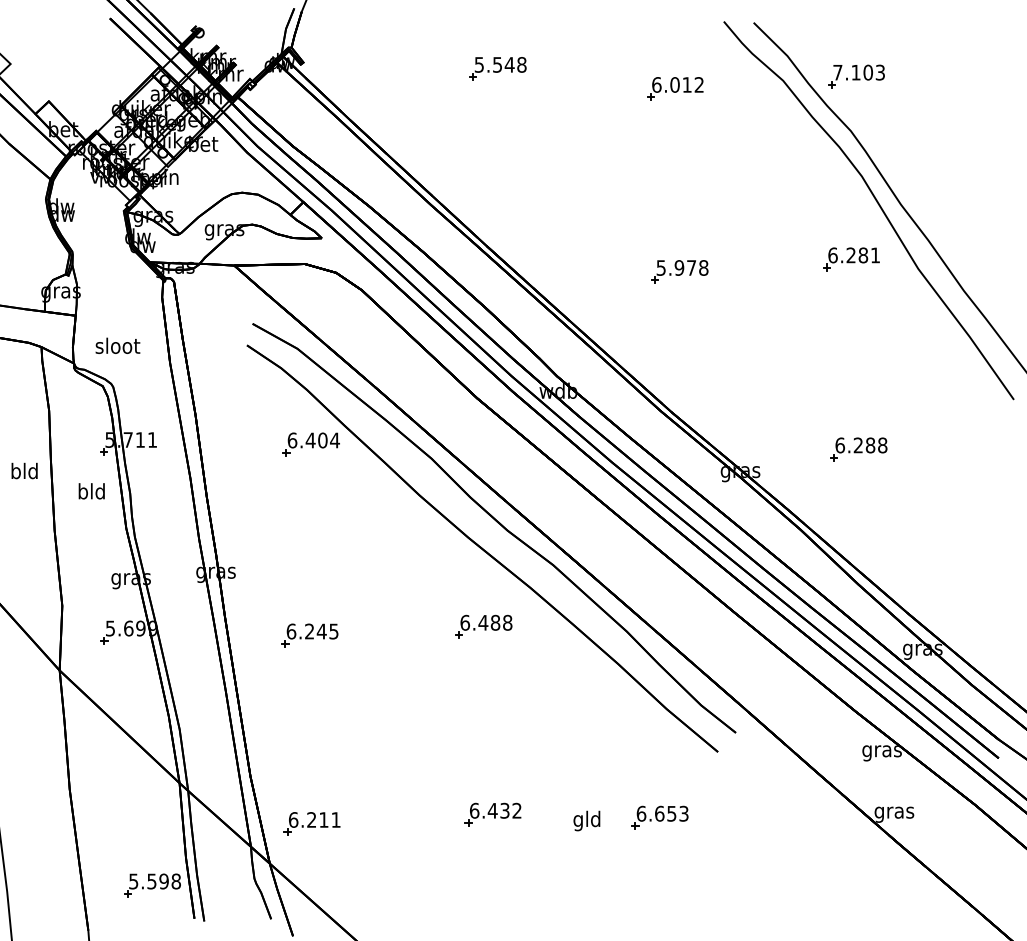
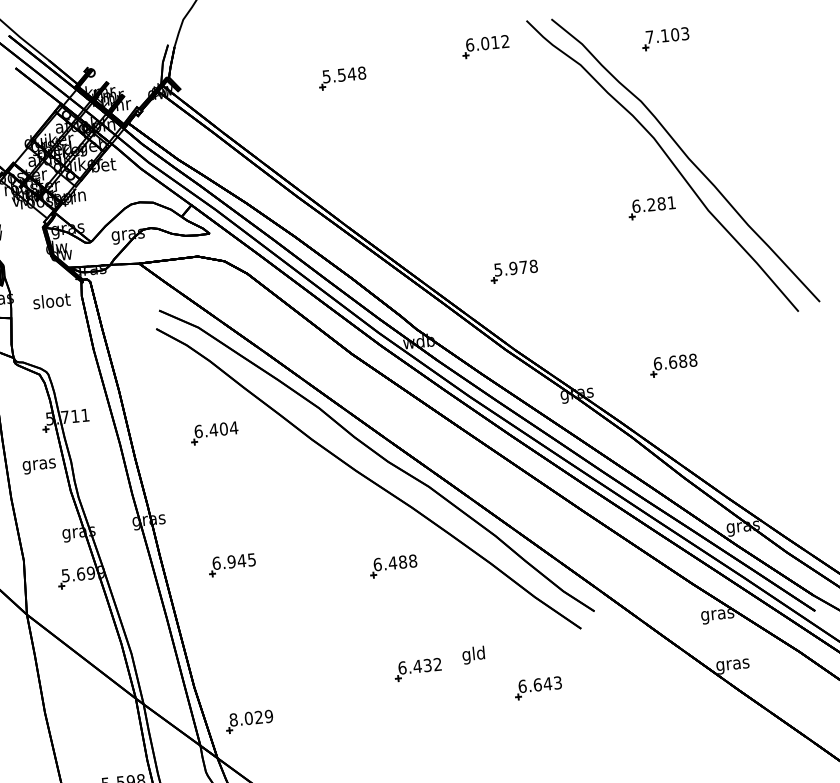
part: (856, 76) -> (665, 38), moved
part: (675, 88) -> (485, 46), moved
part: (679, 271) -> (513, 271), moved
text: (117, 345) -> (51, 300), moved
part: (310, 444) -> (213, 433), moved
text: (858, 445) -> (673, 362), 6.288 -> 6.688
text: (91, 493) -> (38, 464), bld -> gras
part: (483, 626) -> (393, 566), moved
text: (309, 631) -> (231, 561), 6.245 -> 6.945
text: (671, 813) -> (547, 683), 6.653 -> 6.643
part: (492, 814) -> (417, 669), moved
text: (314, 819) -> (251, 717), 6.211 -> 8.029
text: (586, 820) -> (473, 654), moved

